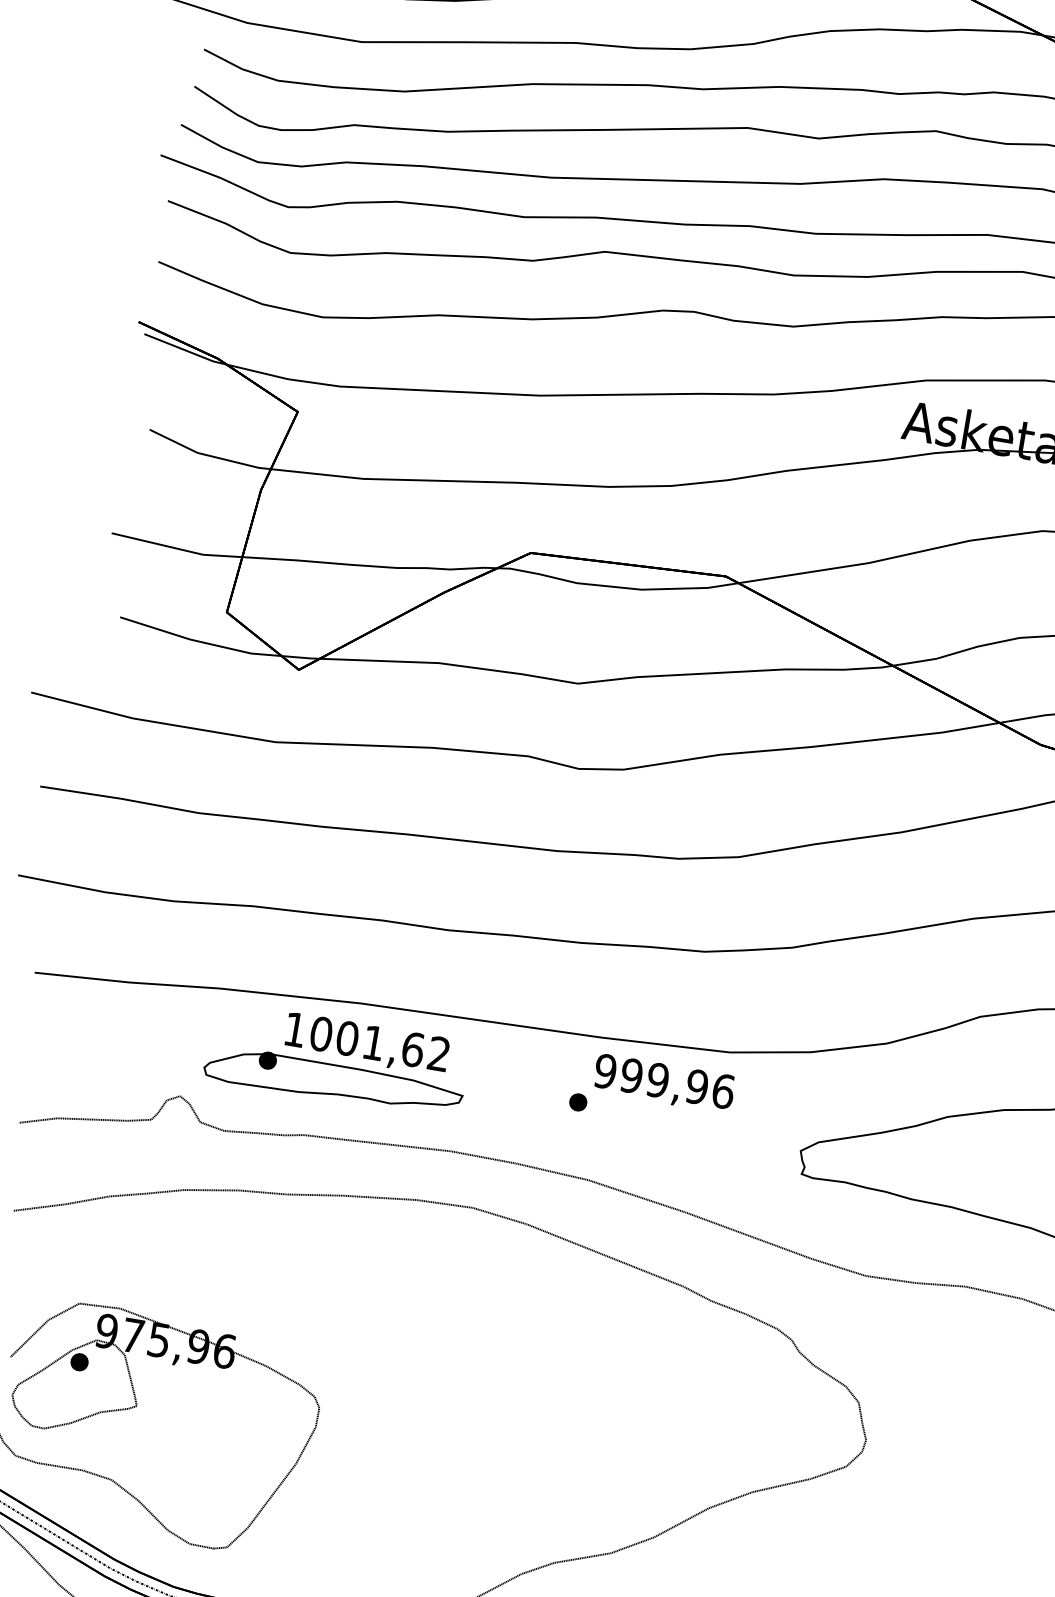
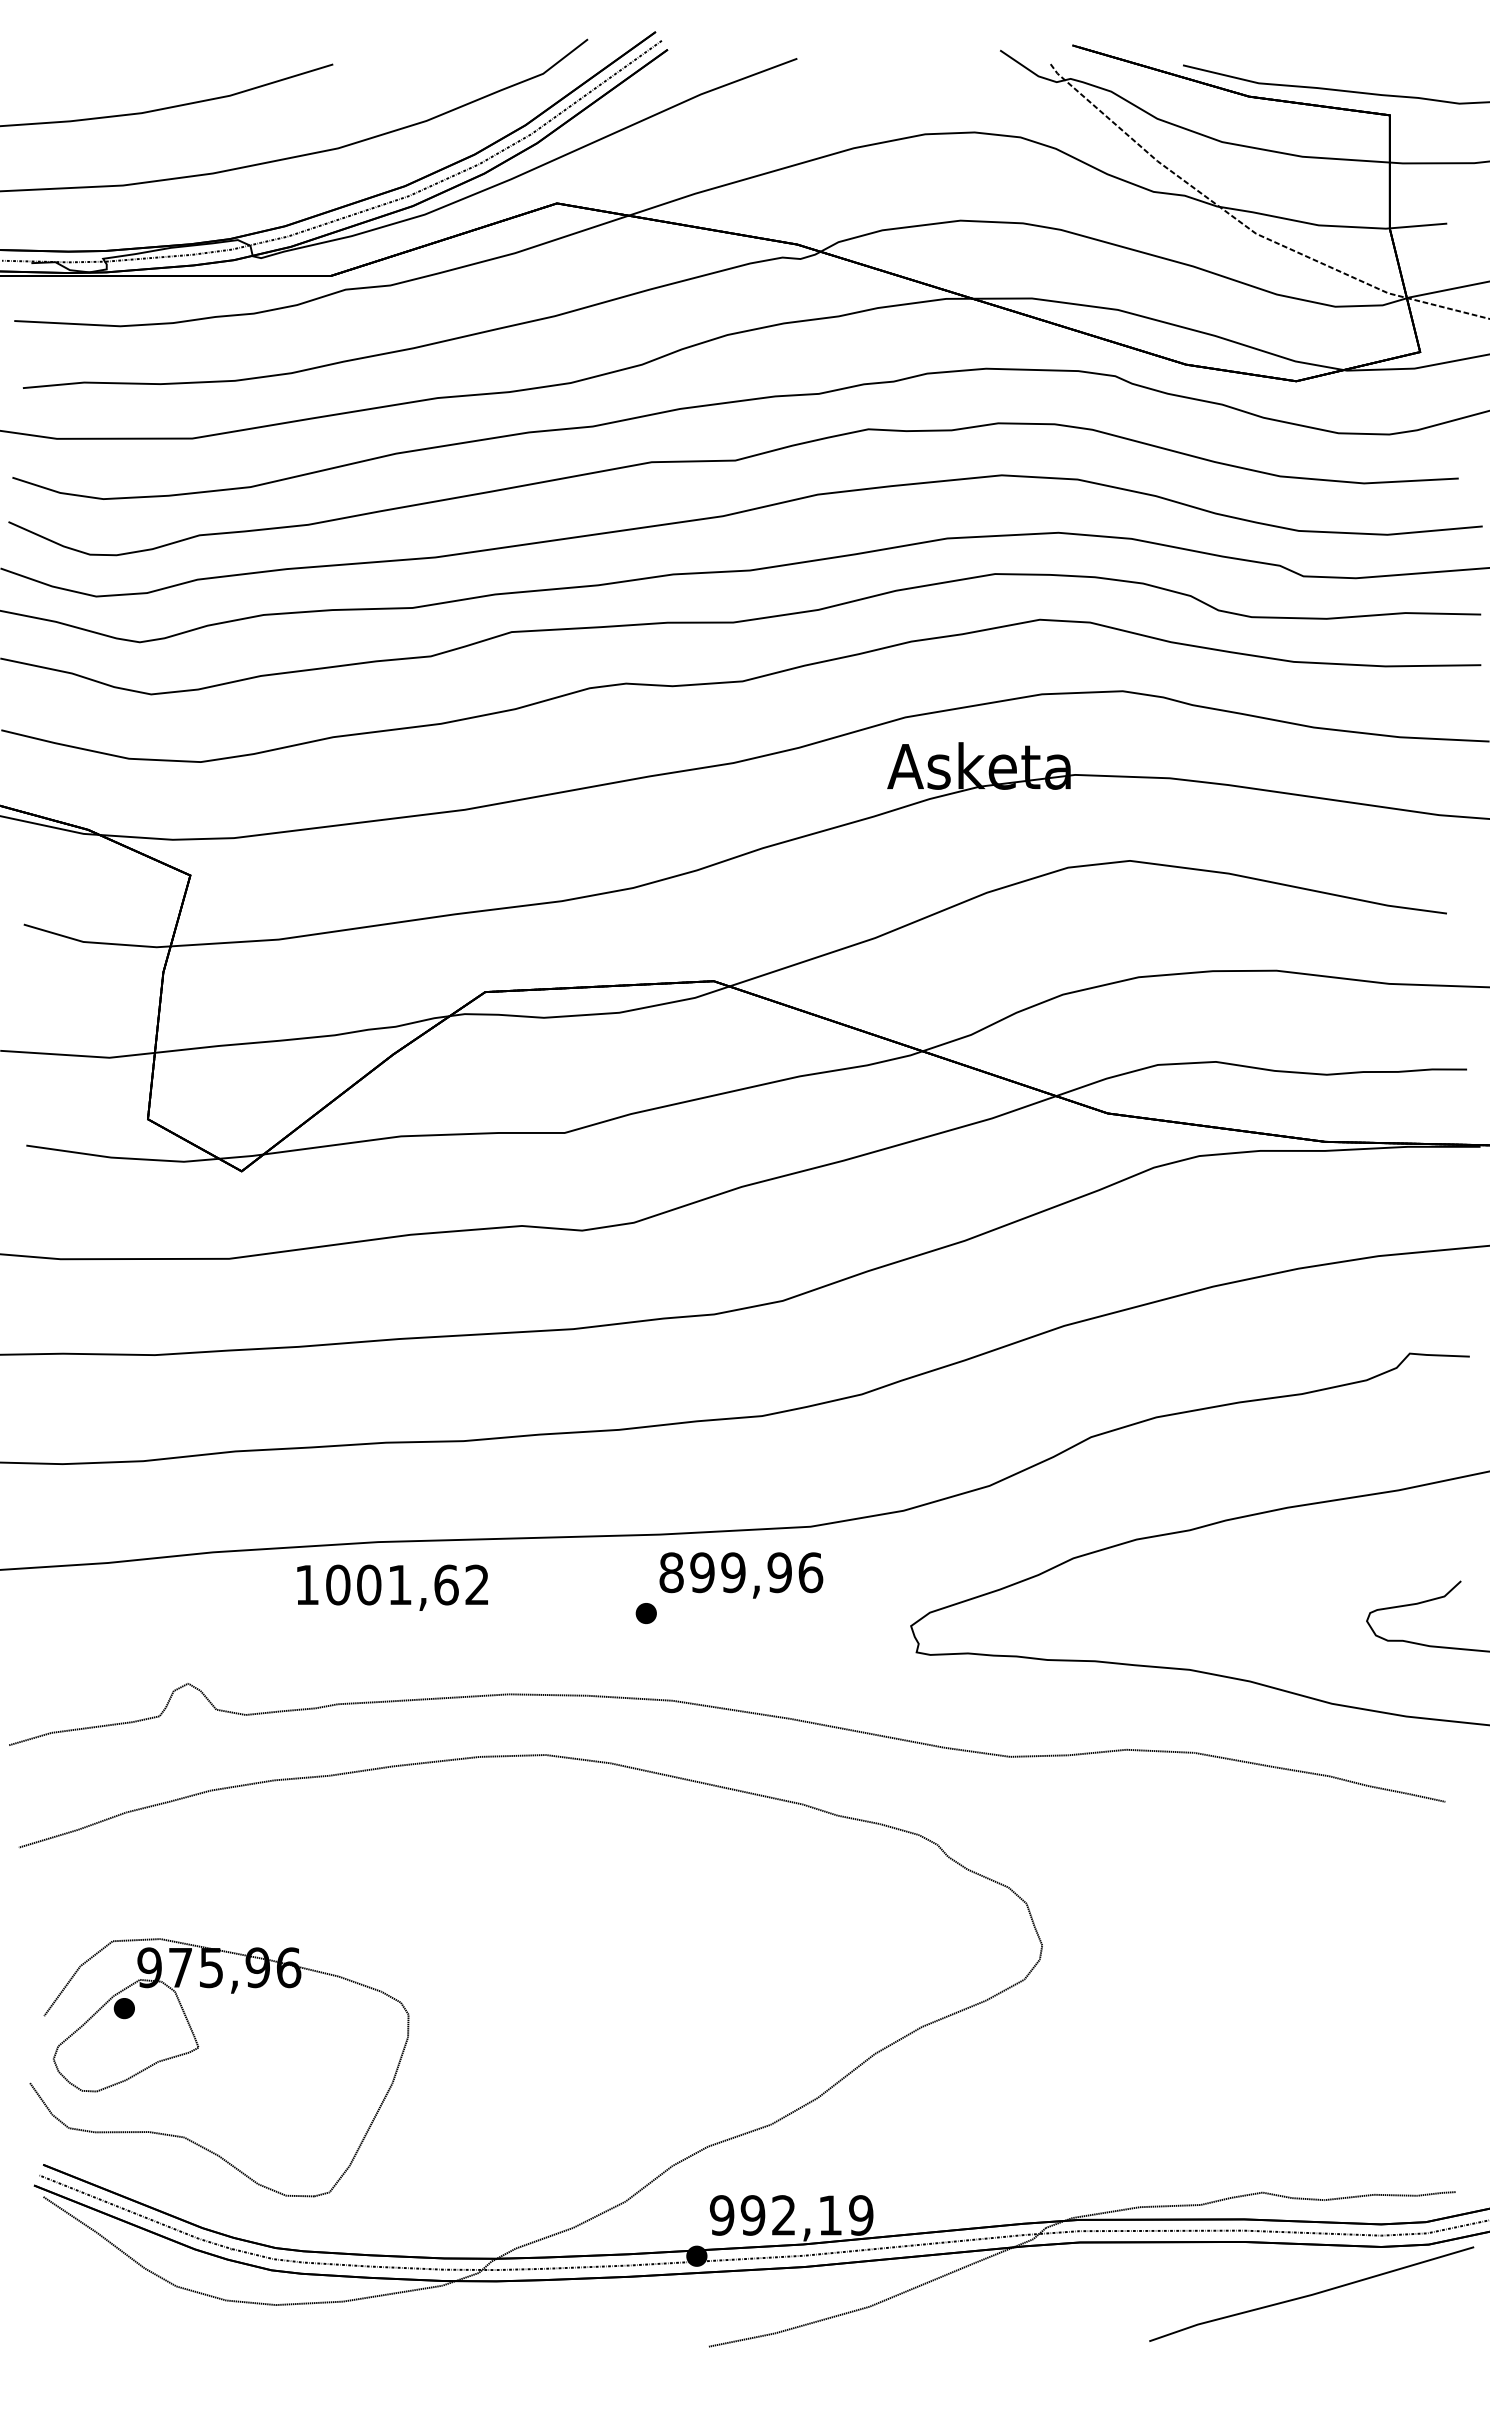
text: (605, 1071) -> (671, 1572), 999,96 -> 899,96
part: (333, 1081) -> (361, 1636), removed

